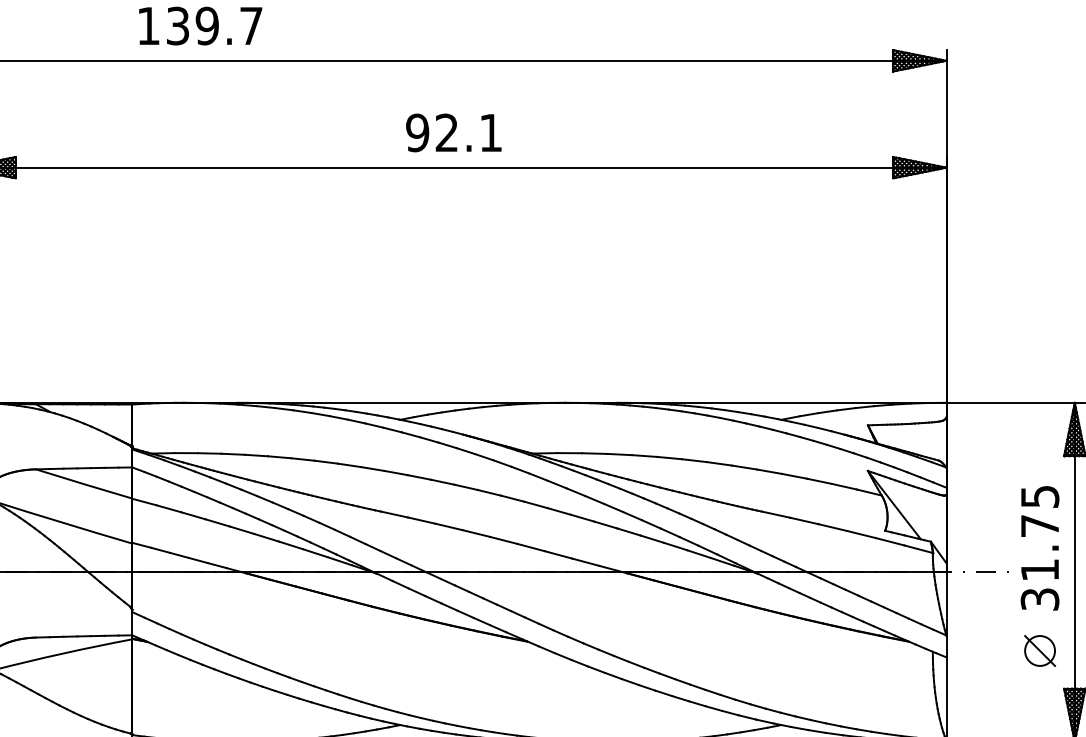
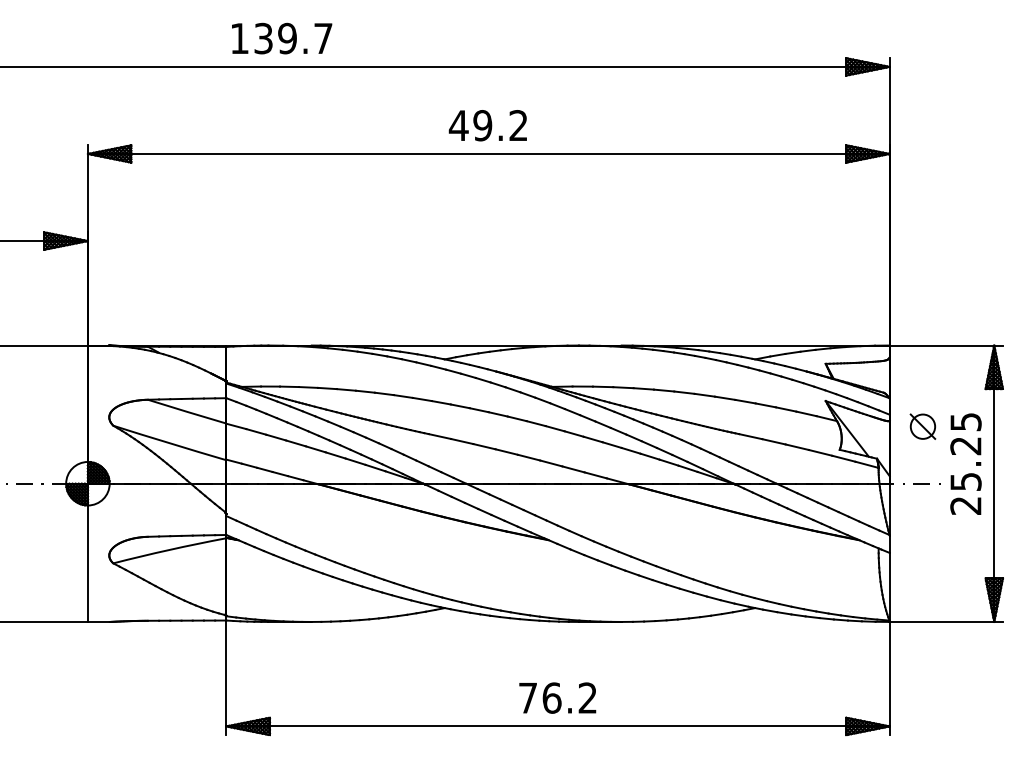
text: (452, 132) -> (487, 125), 92.1 -> 49.2
text: (1039, 562) -> (965, 475), 31.75 -> 25.25
part: (1039, 650) -> (922, 426), moved

